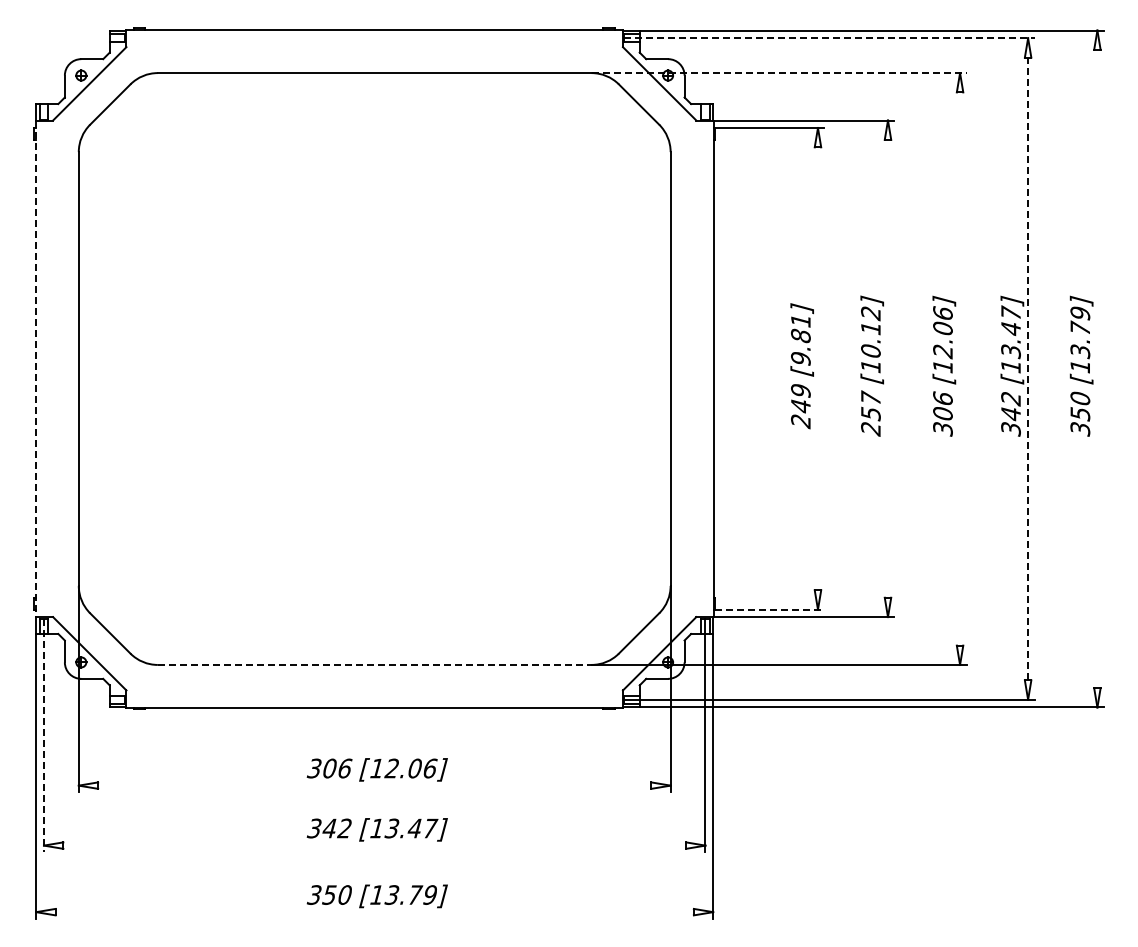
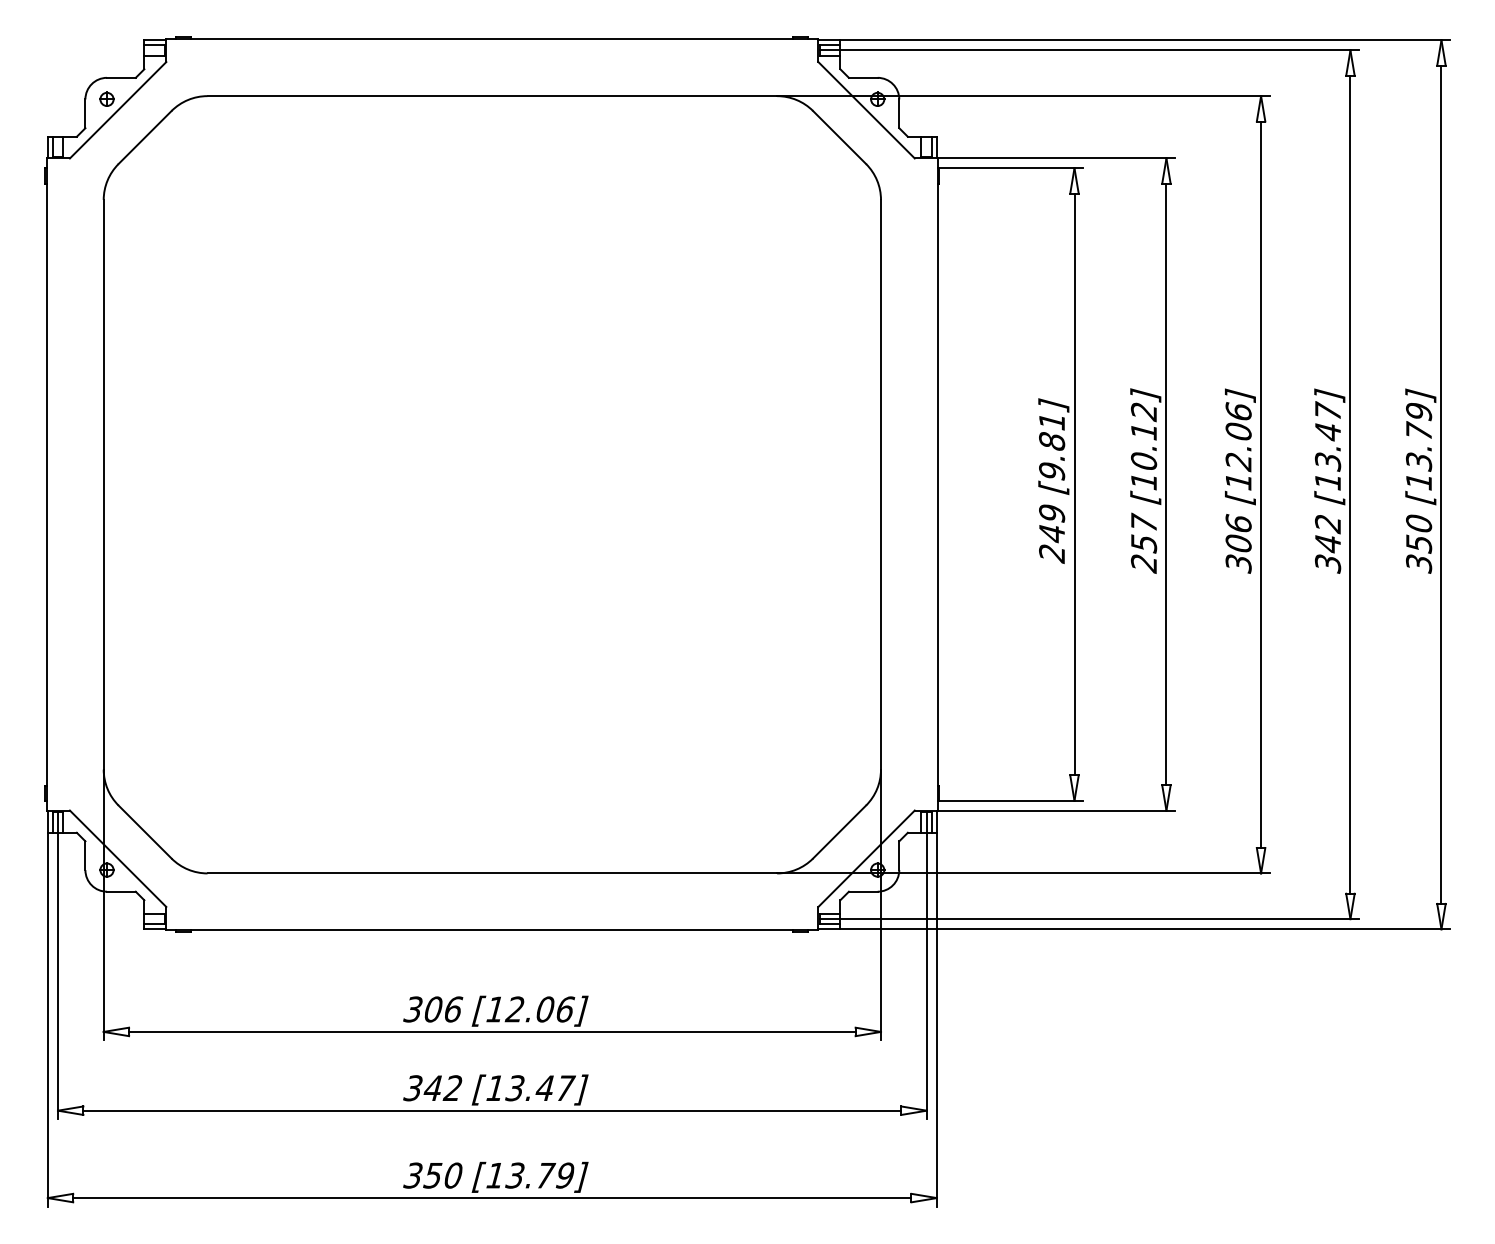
line: (829, 38) -> (1089, 50), dashed -> solid
line: (779, 73) -> (1023, 96), dashed -> solid
line: (817, 368) -> (1073, 484), added
line: (888, 368) -> (1167, 484), added
line: (960, 368) -> (1261, 484), added
line: (1028, 368) -> (1350, 484), dashed -> solid
line: (1097, 368) -> (1441, 484), added
line: (35, 369) -> (46, 485), dashed -> solid
line: (769, 609) -> (1010, 800), dashed -> solid
line: (374, 664) -> (492, 872), dashed -> solid
line: (43, 735) -> (57, 966), dashed -> solid
line: (374, 785) -> (492, 1031), added
line: (374, 845) -> (492, 1110), added
line: (374, 912) -> (492, 1198), added

